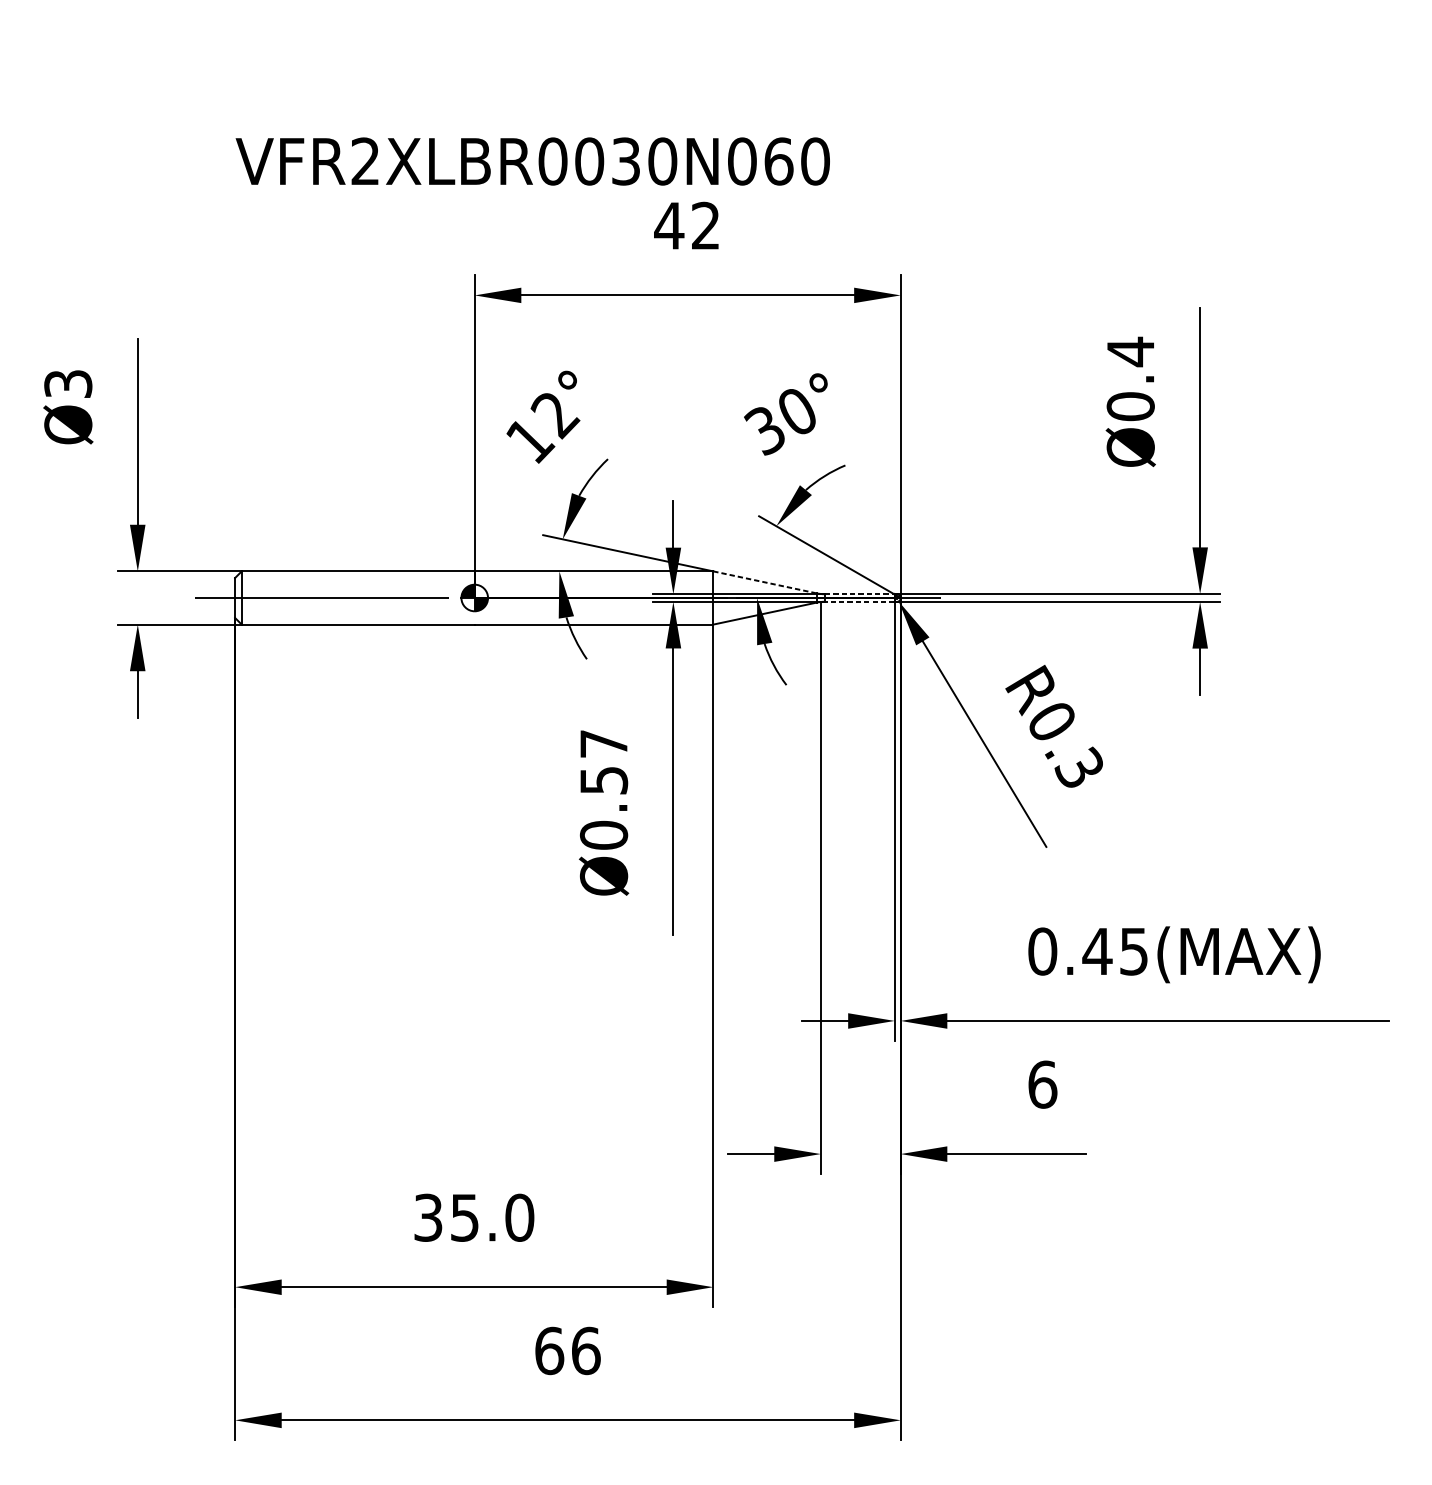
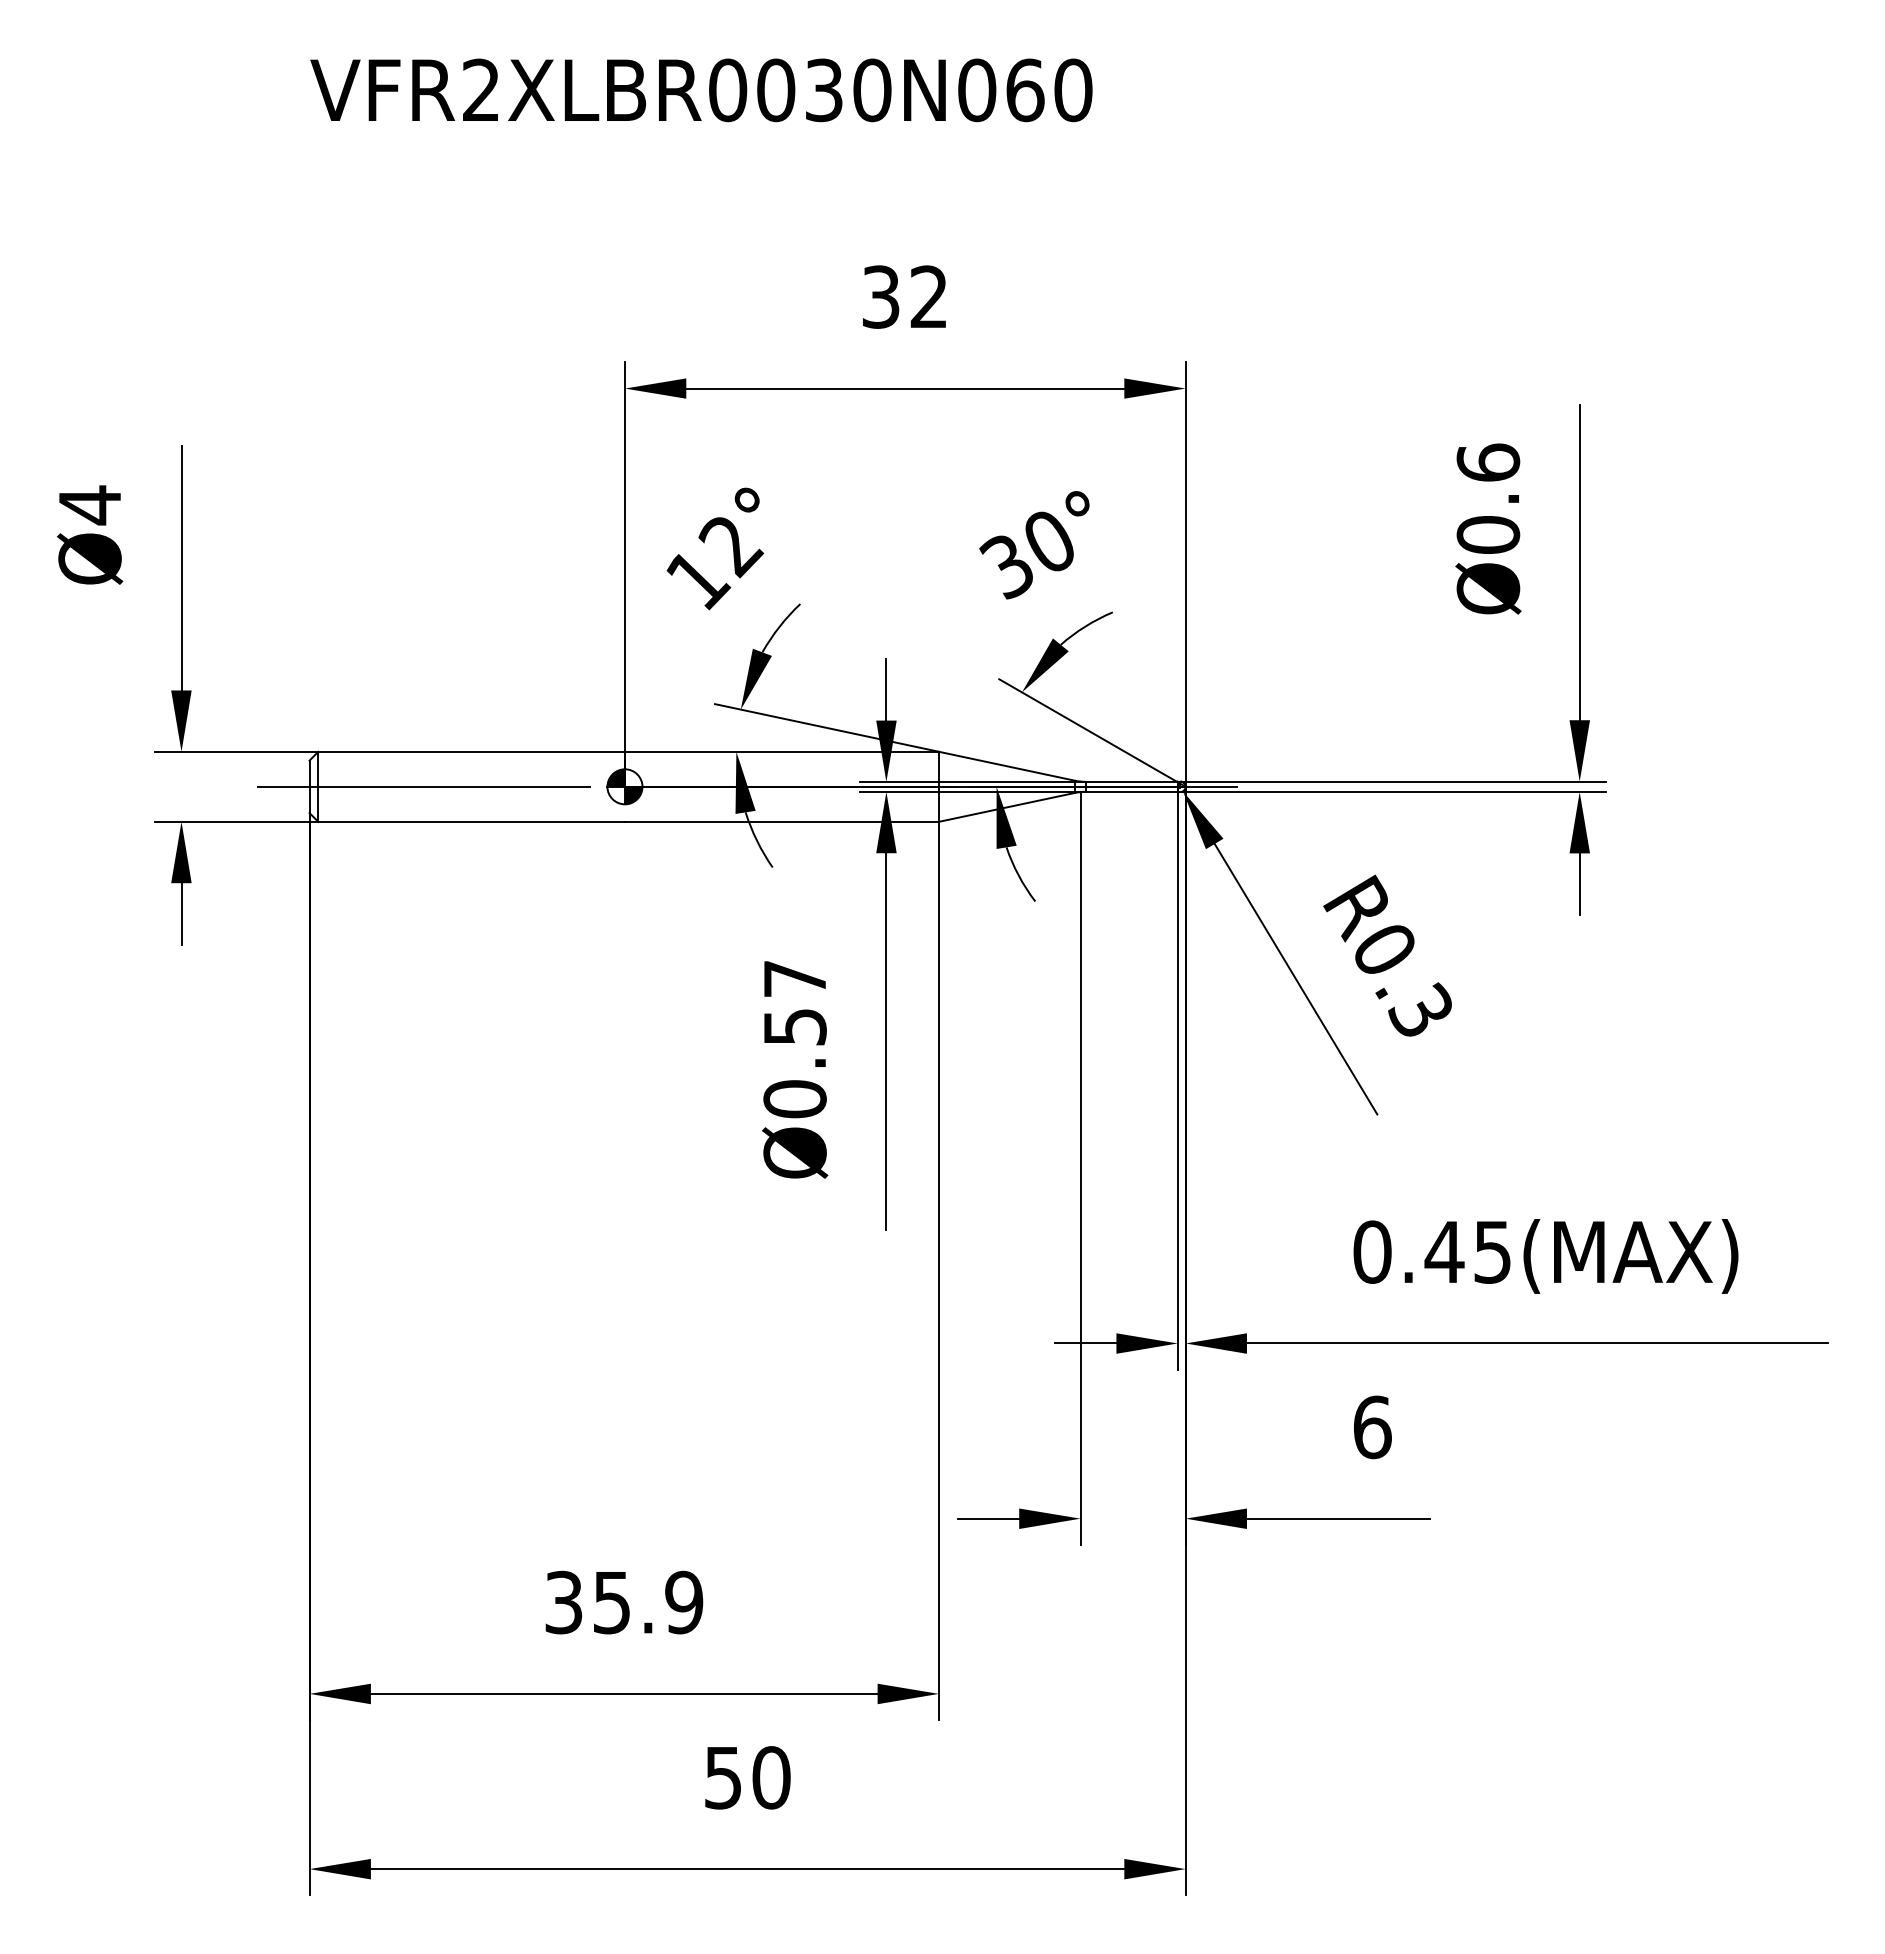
text: (532, 161) -> (701, 90), moved
text: (668, 225) -> (880, 296), 42 -> 32
text: (1130, 352) -> (1488, 463), Ø0.4 -> Ø0.6
text: (67, 384) -> (89, 505), Ø3 -> Ø4
line: (764, 582) -> (1006, 766), dashed -> solid
line: (859, 593) -> (1131, 781), dashed -> solid
line: (859, 601) -> (1131, 791), dashed -> solid
text: (519, 1217) -> (684, 1602), 35.0 -> 35.9
text: (567, 1350) -> (747, 1777), 66 -> 50

